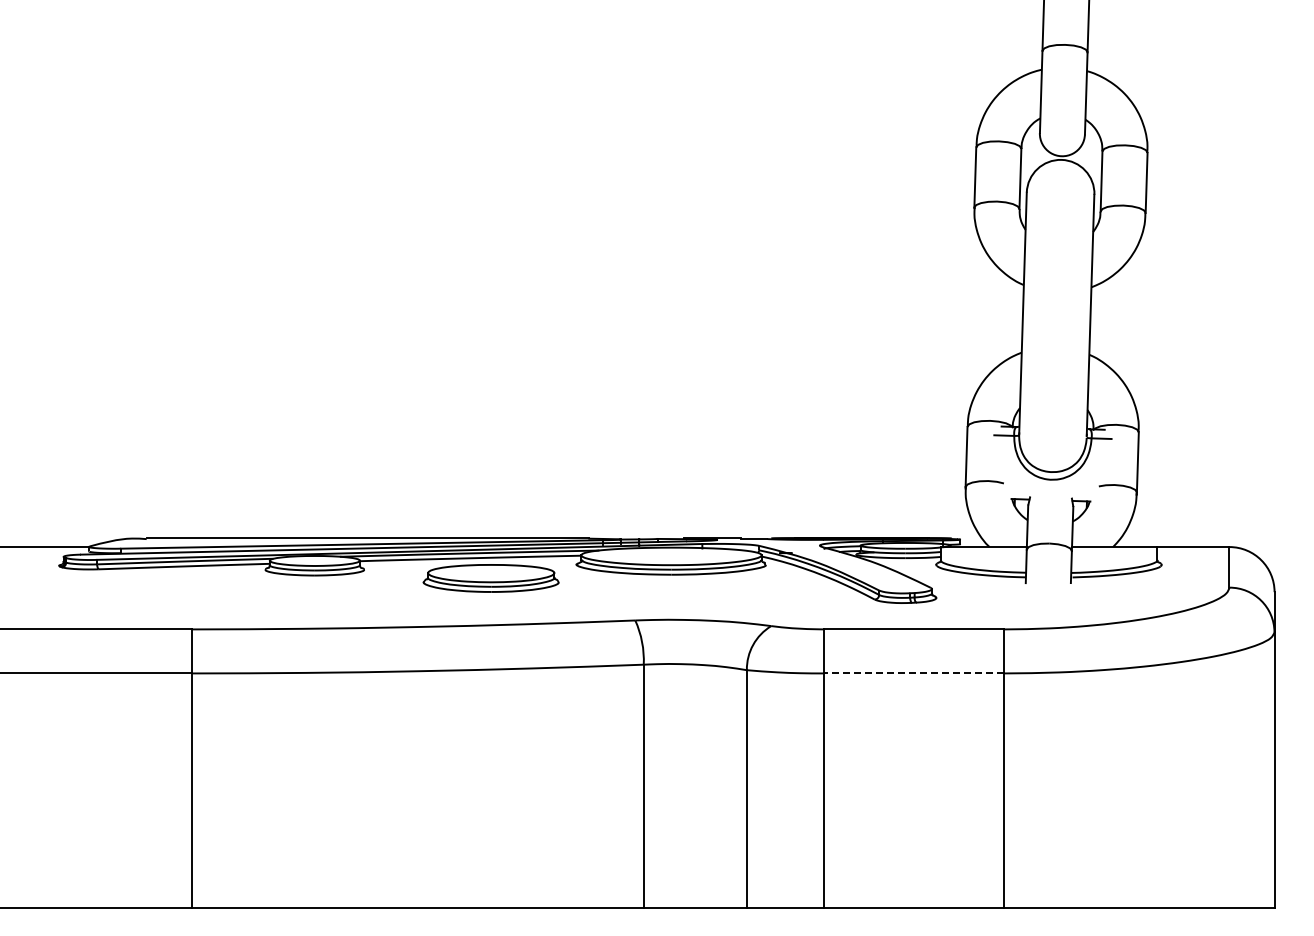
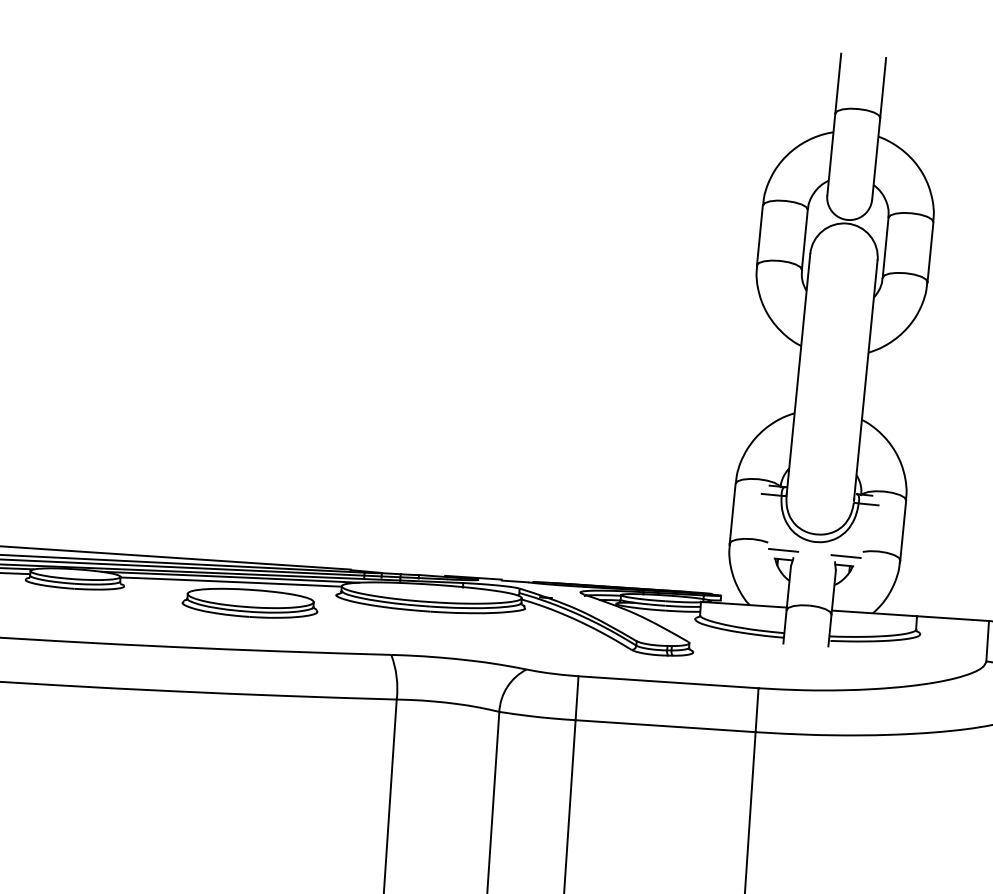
line: (1019, 489) -> (783, 549), added
line: (1082, 491) -> (846, 555), added
line: (913, 673) -> (665, 726), dashed -> solid

